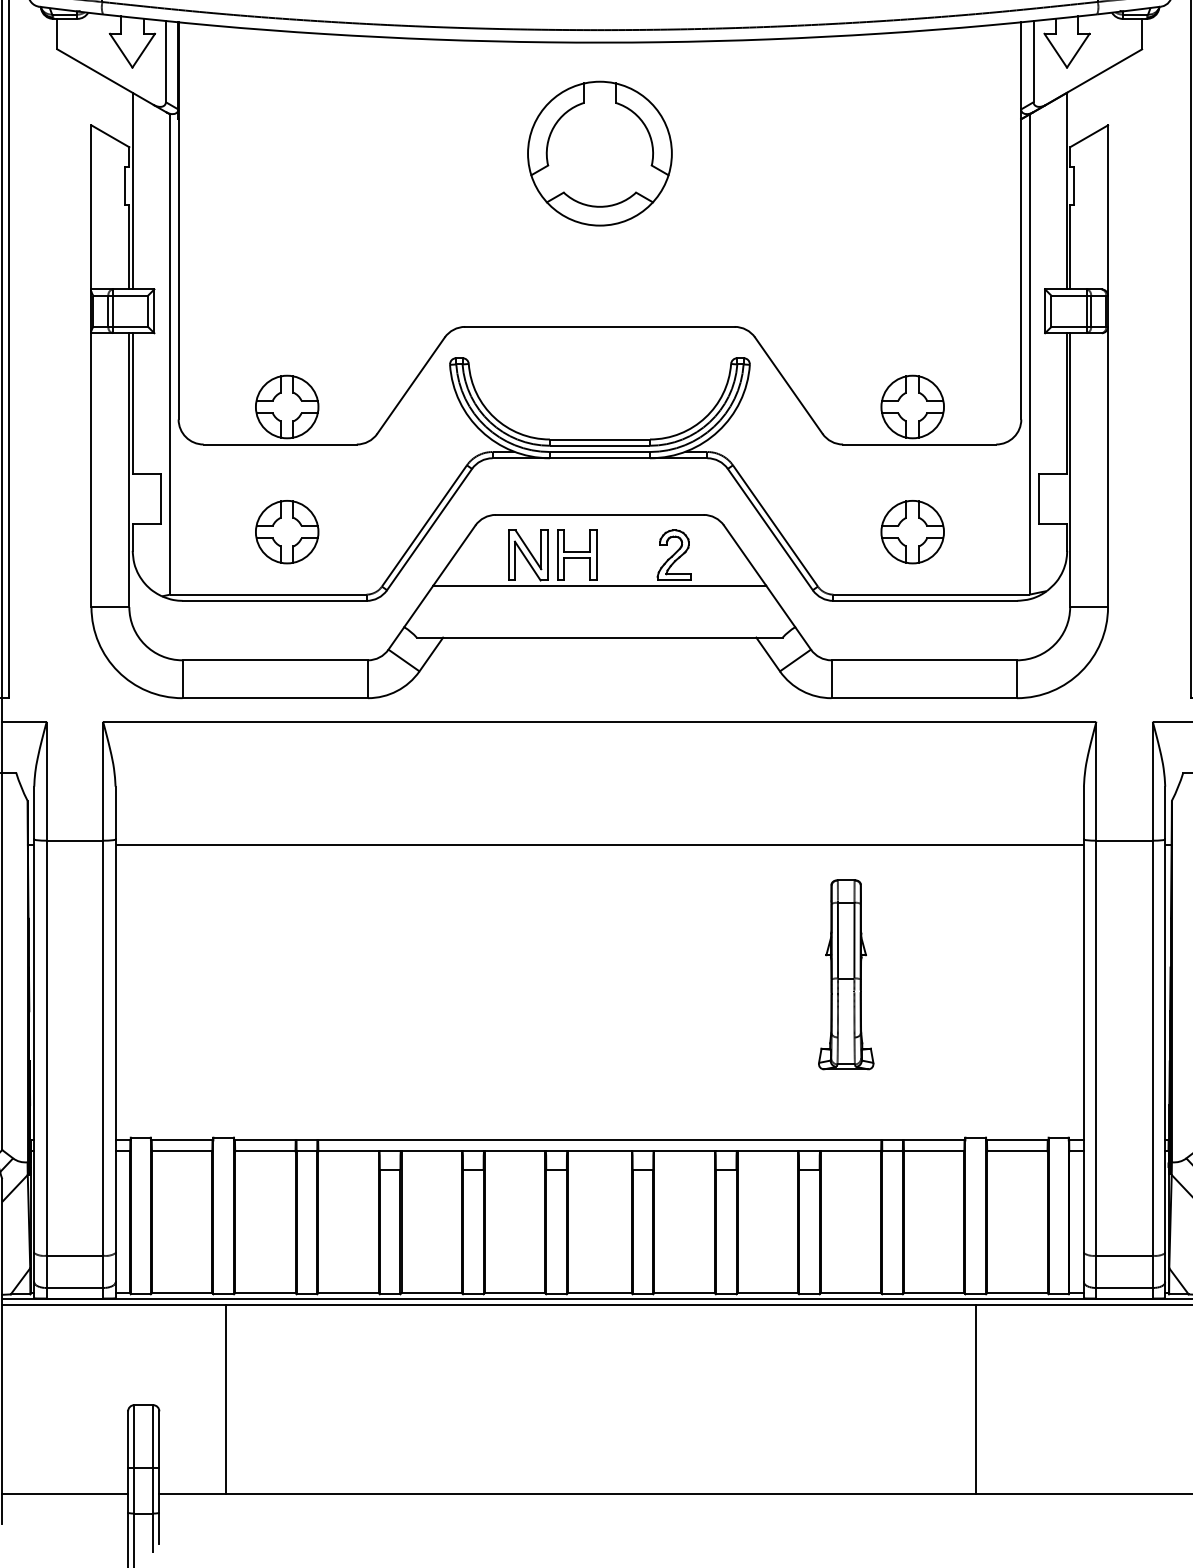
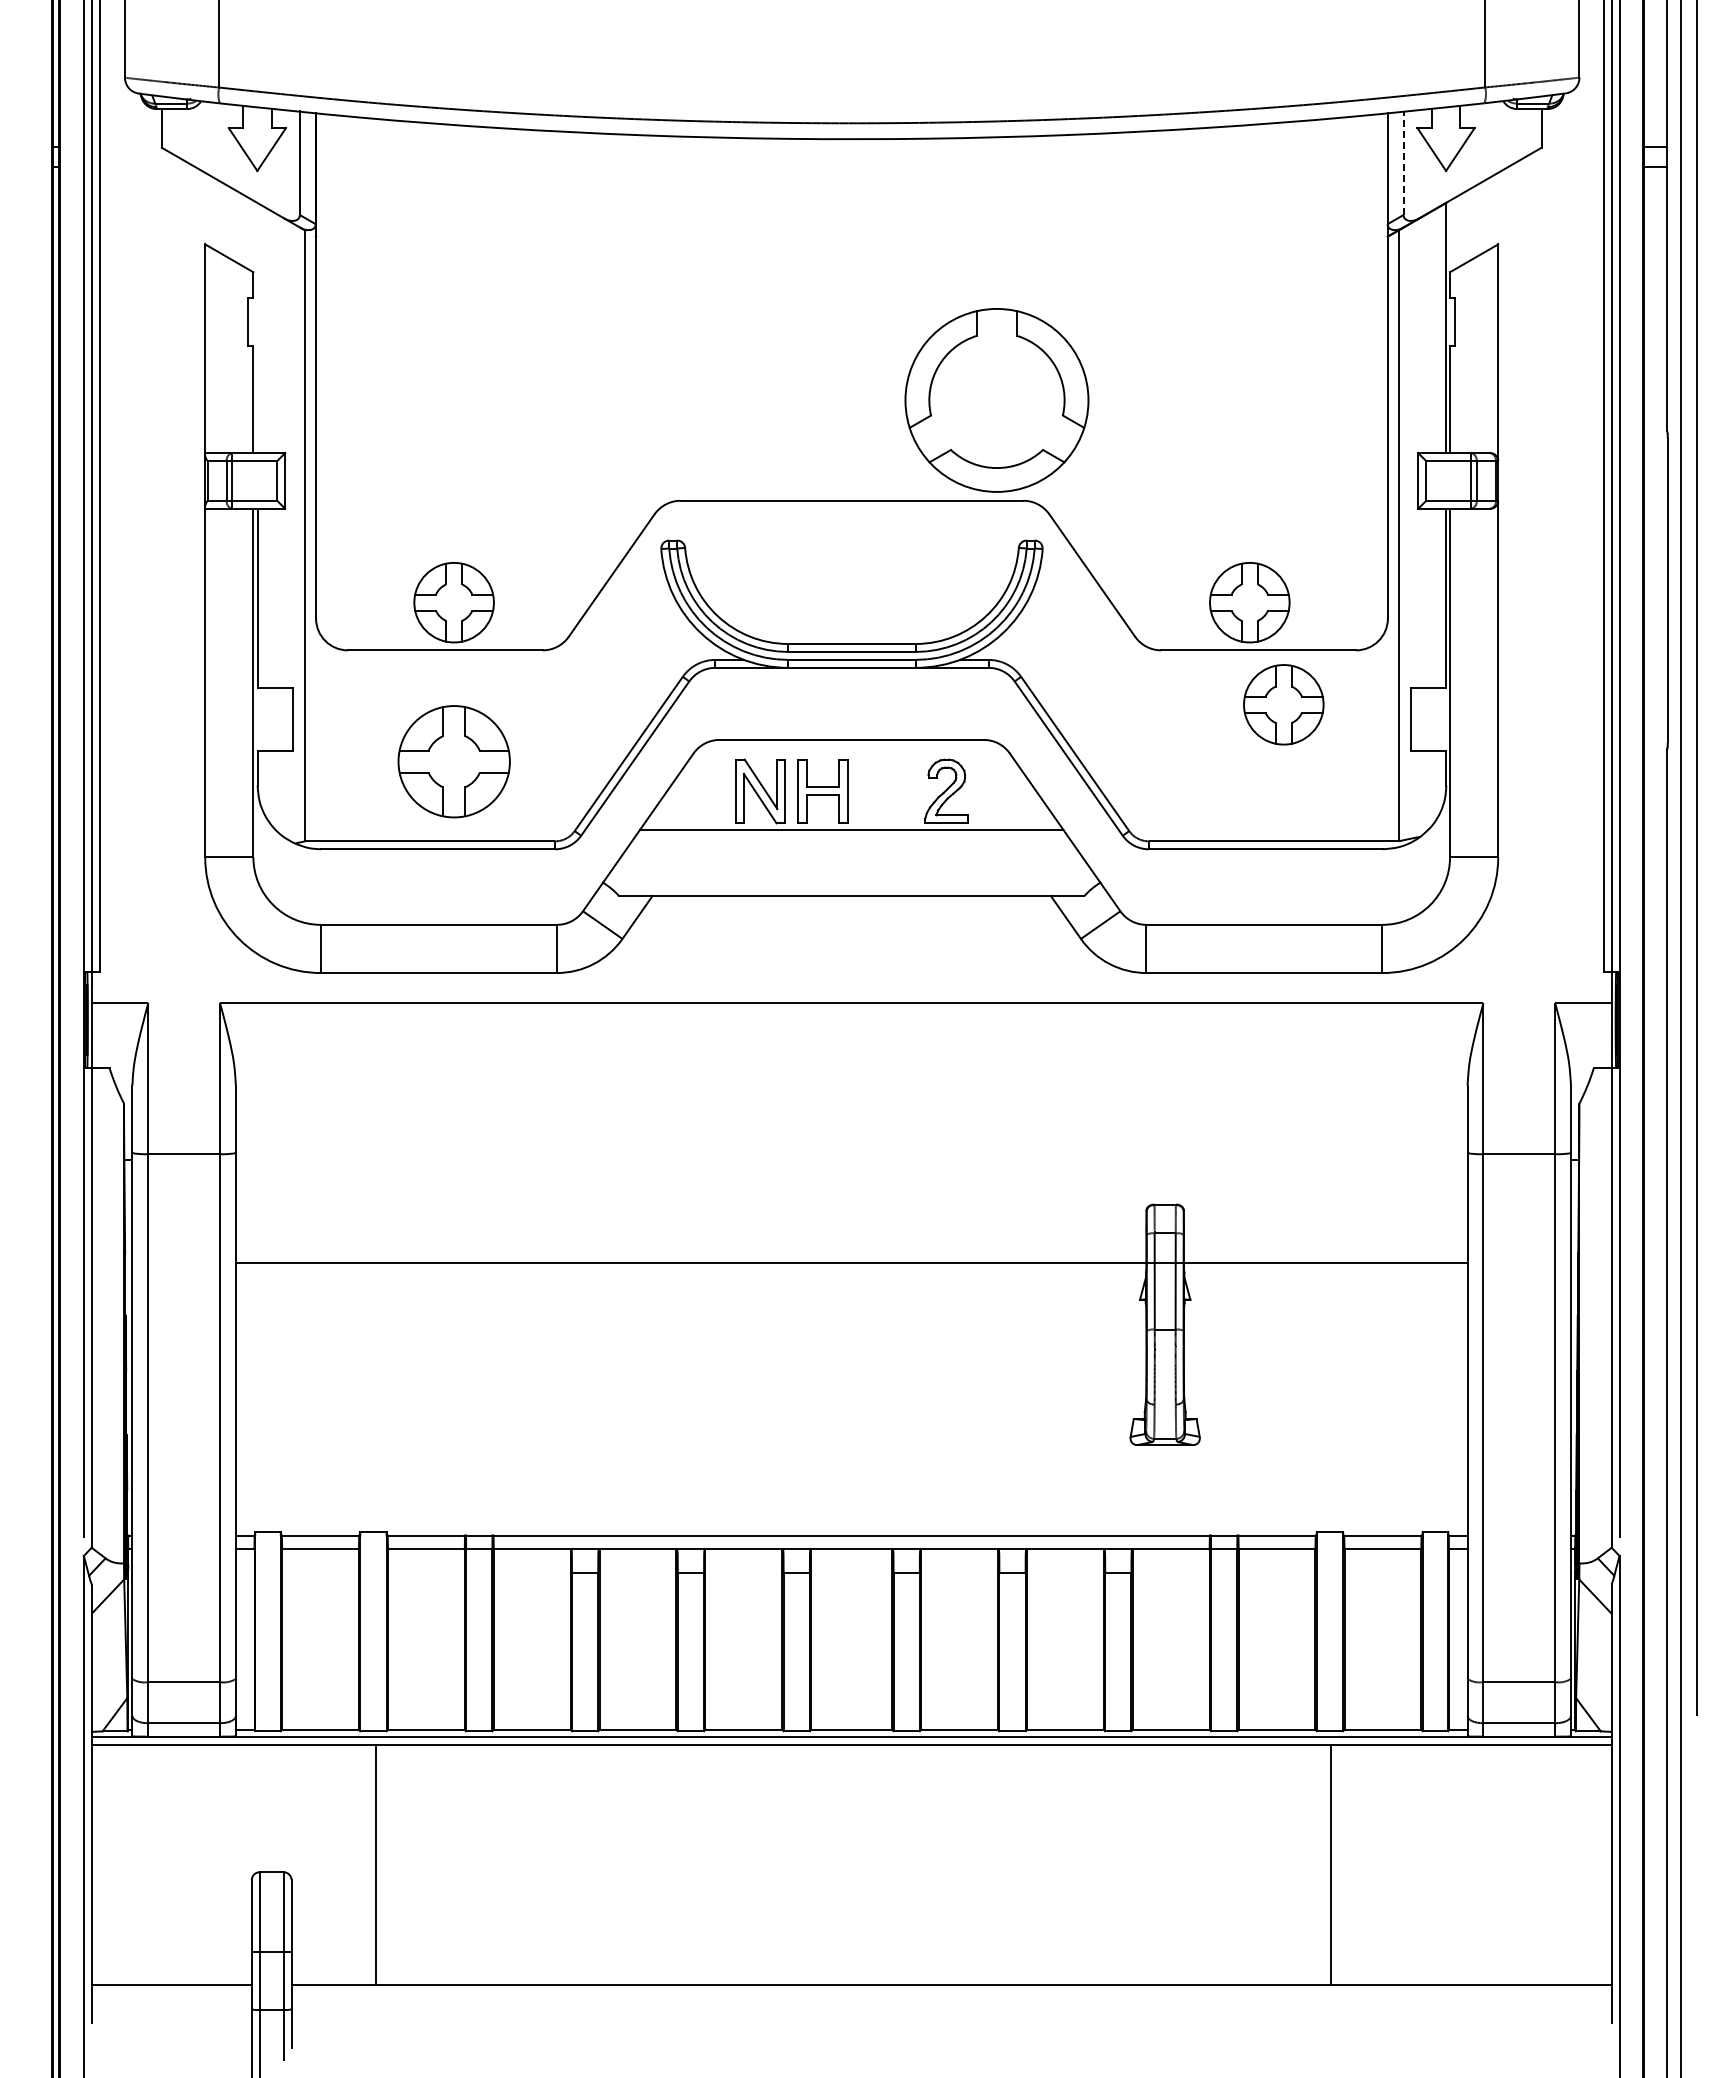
line: (1033, 61) -> (1403, 163), solid -> dashed
part: (599, 153) -> (996, 400), moved
line: (132, 191) -> (257, 328), removed
part: (286, 531) -> (453, 761), size x1.4
part: (912, 531) -> (1283, 704), moved
line: (599, 845) -> (851, 1263), moved

